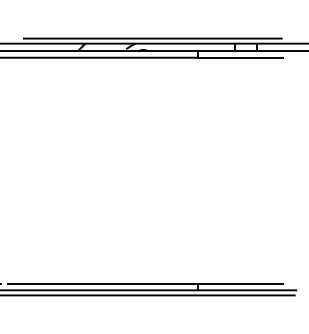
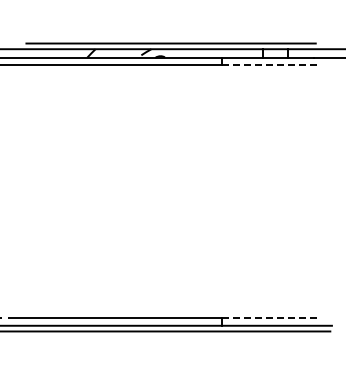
line: (240, 58) -> (269, 65), solid -> dashed
line: (240, 283) -> (269, 318), solid -> dashed

